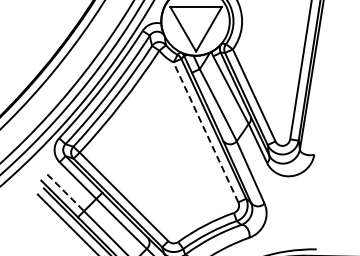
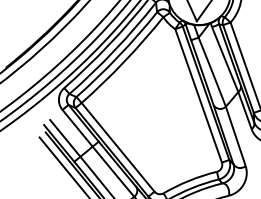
line: (205, 131) -> (198, 94), dashed -> solid
line: (65, 192) -> (65, 138), dashed -> solid

